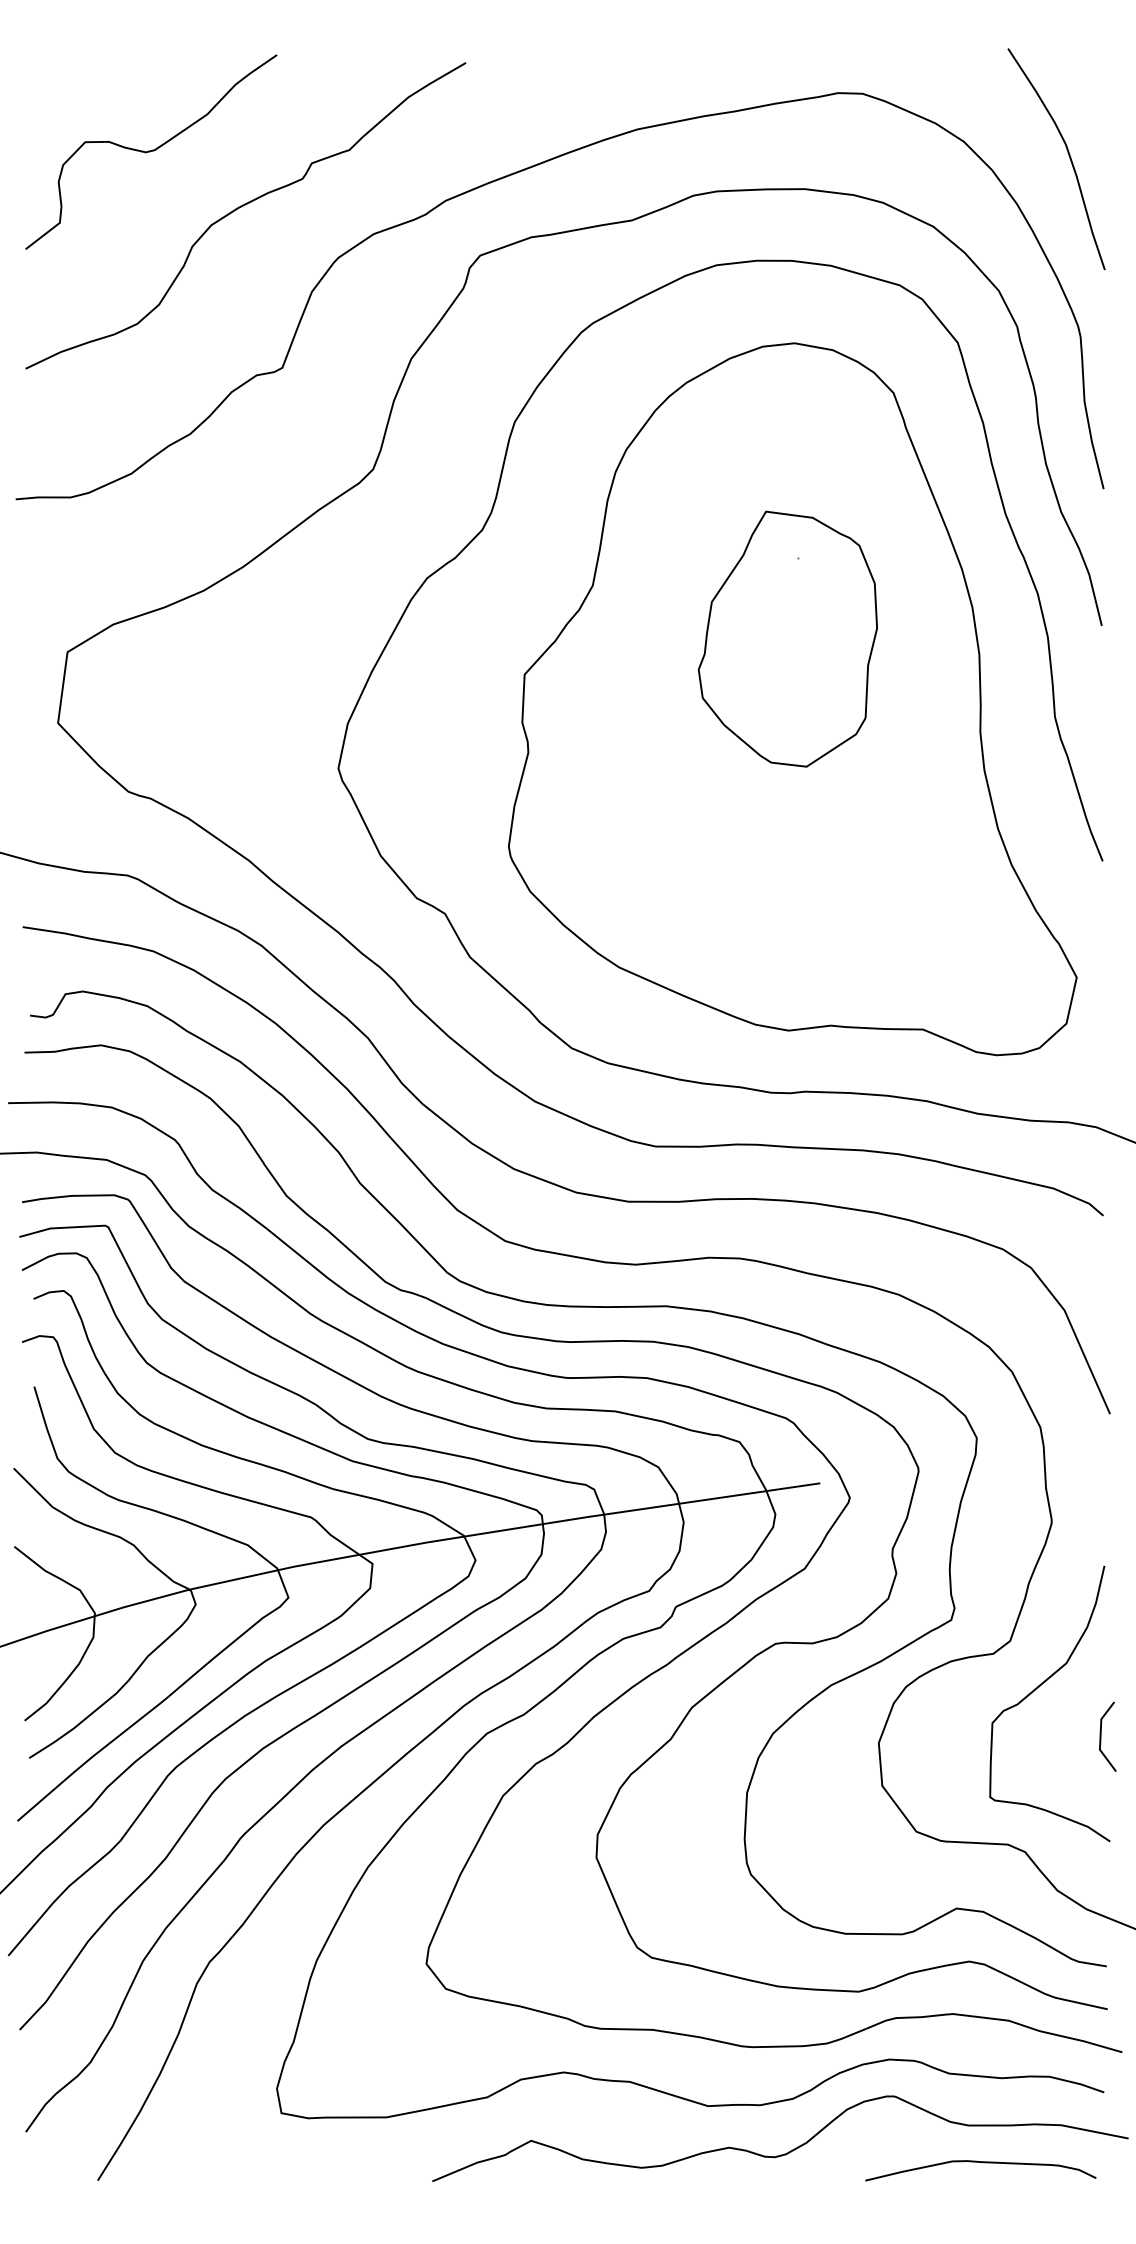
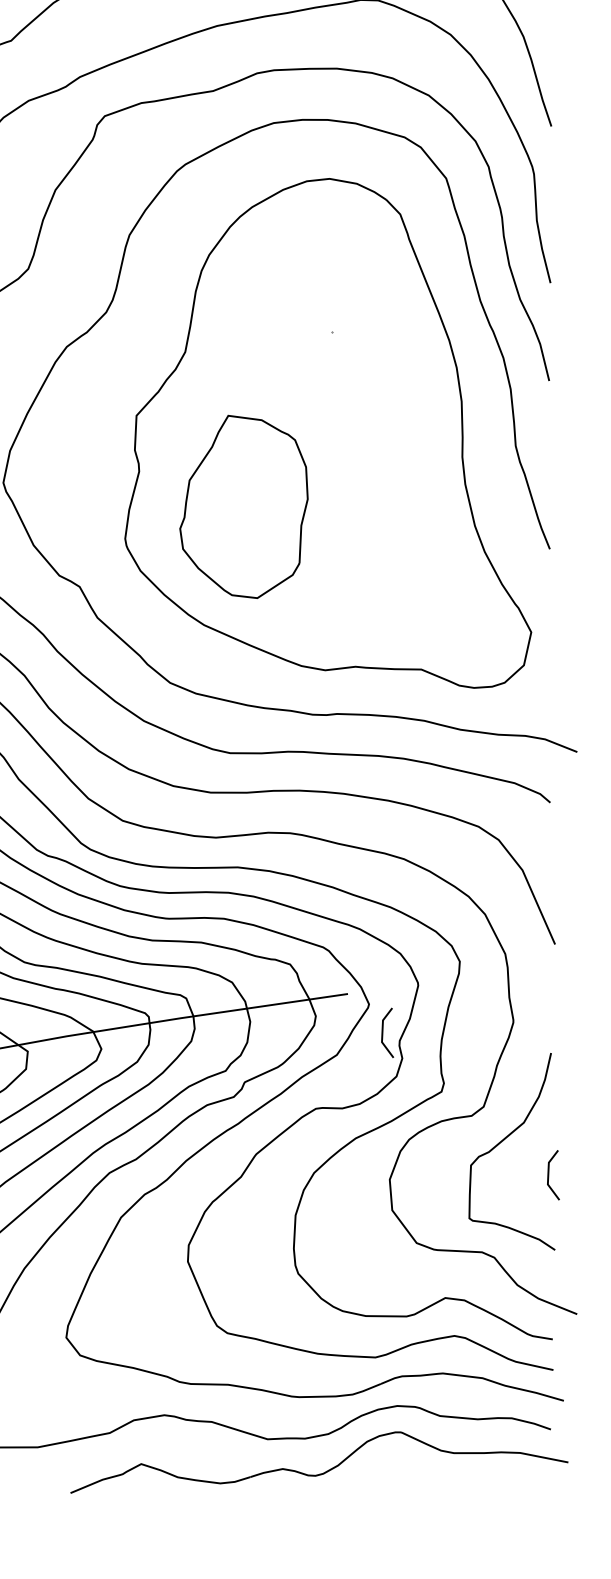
part: (787, 638) -> (243, 506), moved
line: (869, 1537) -> (383, 1032), added
curve: (983, 2163) -> (464, 1480), removed

